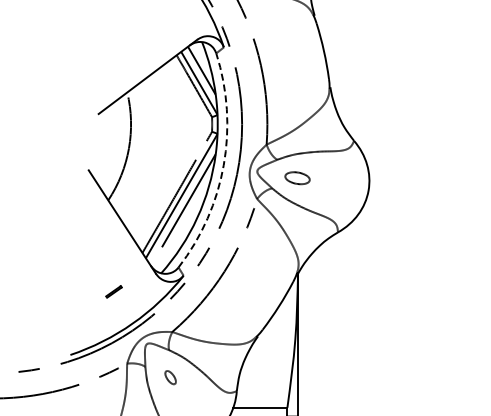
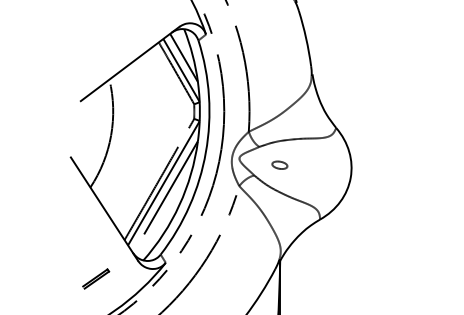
arc: (223, 165) -> (205, 152), dashed -> solid
part: (297, 177) -> (279, 164), size x0.62
part: (113, 291) -> (95, 278), size x1.67

